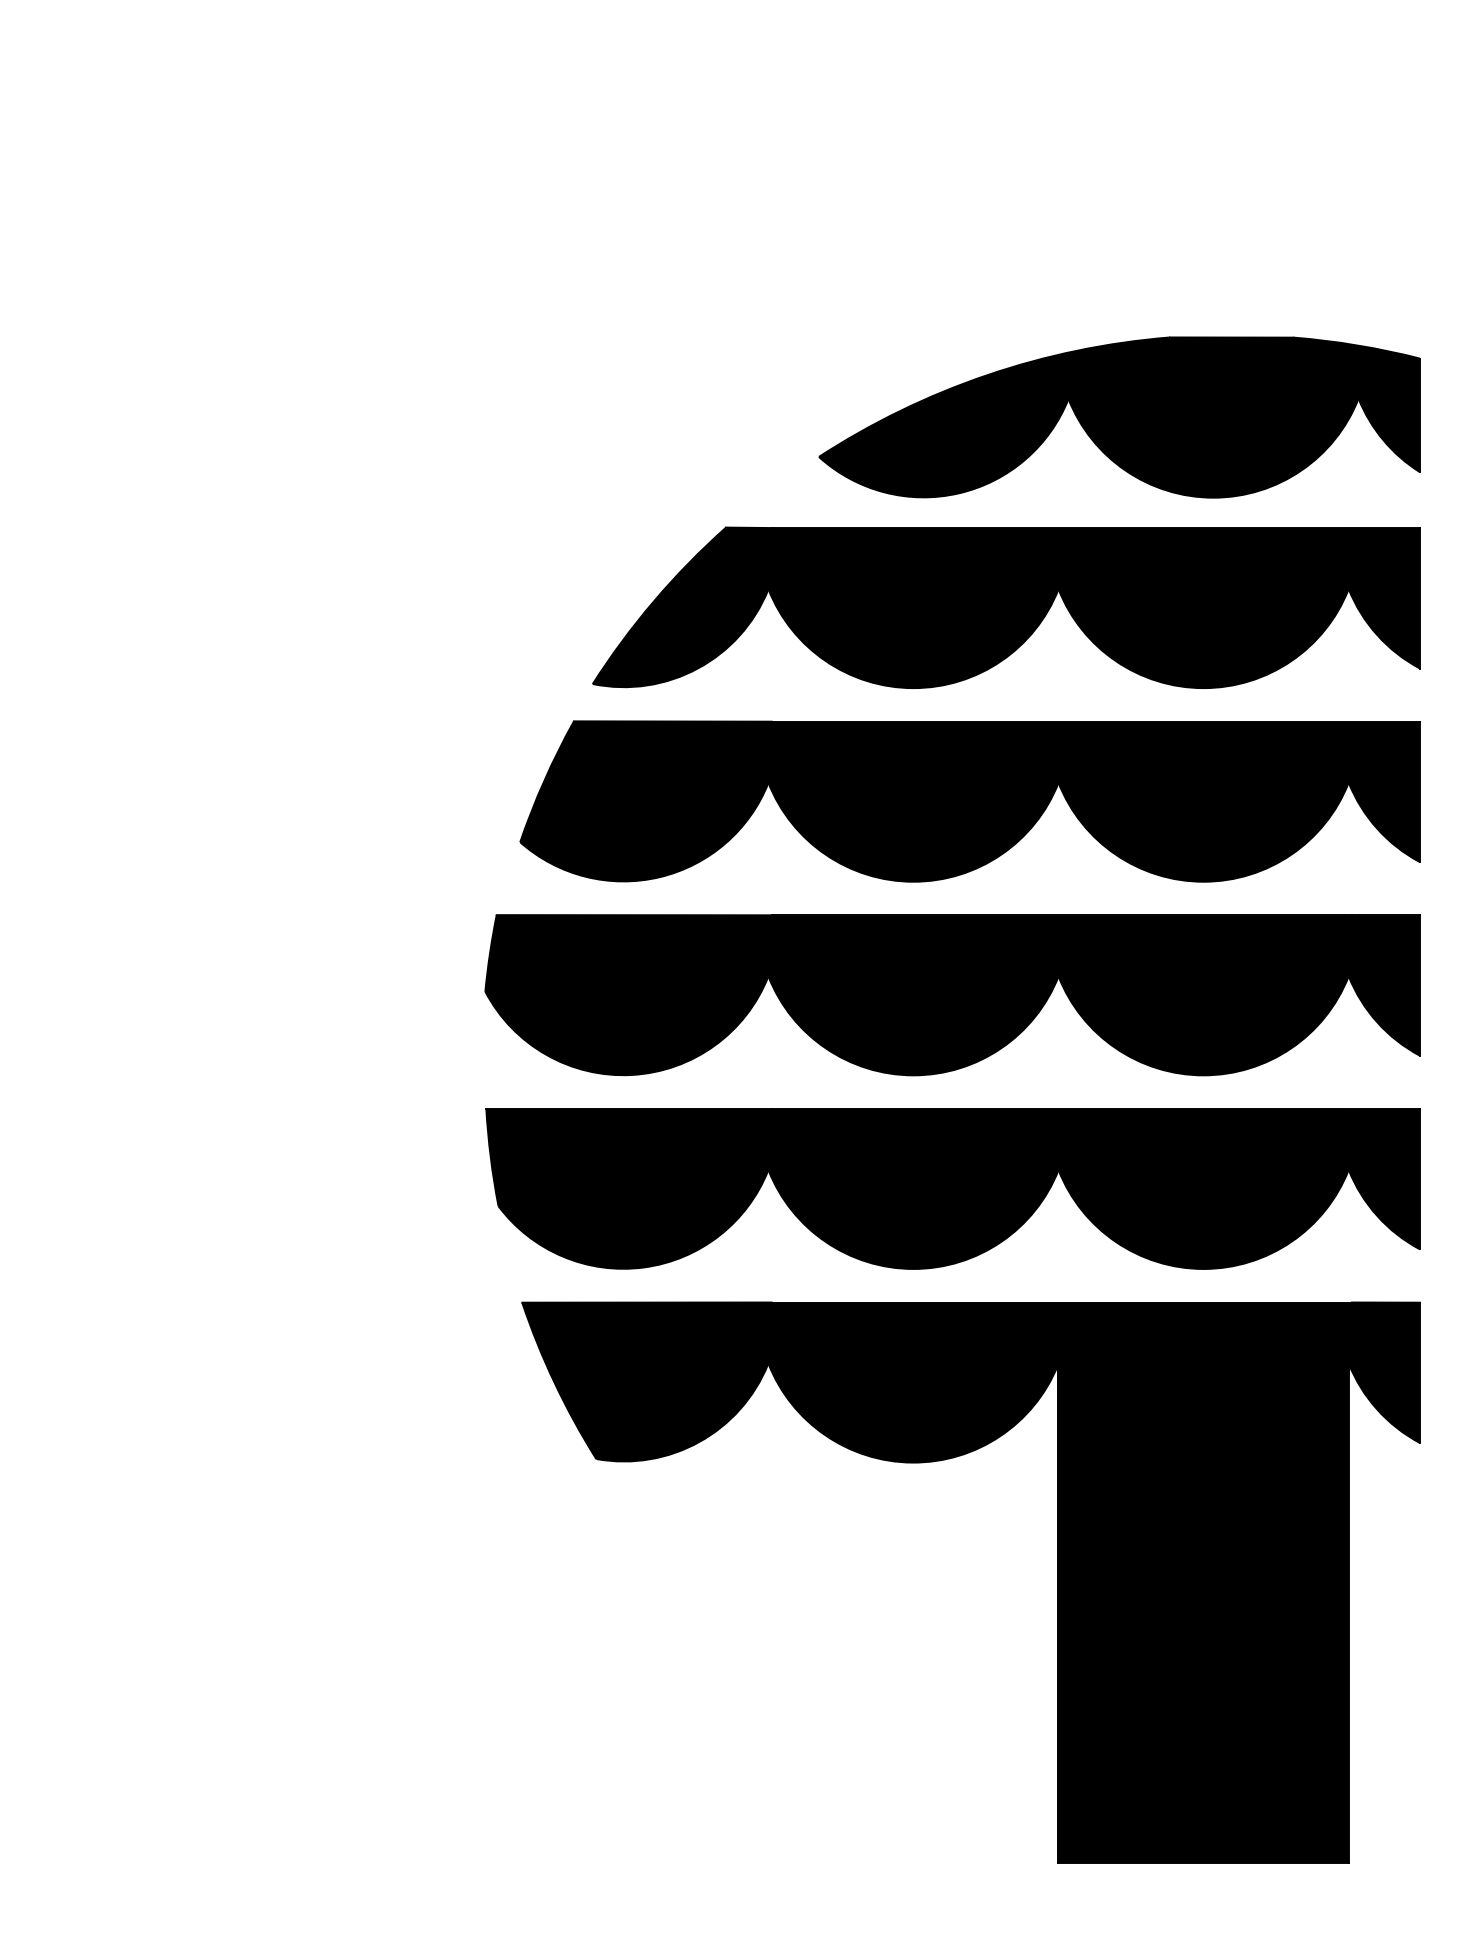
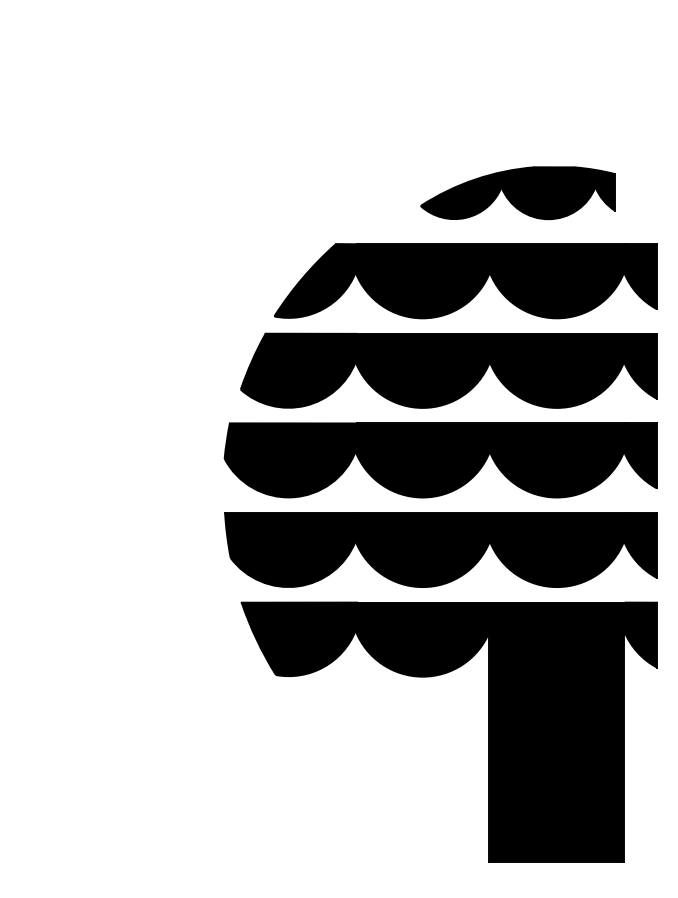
part: (1118, 418) -> (517, 193), size x0.7

